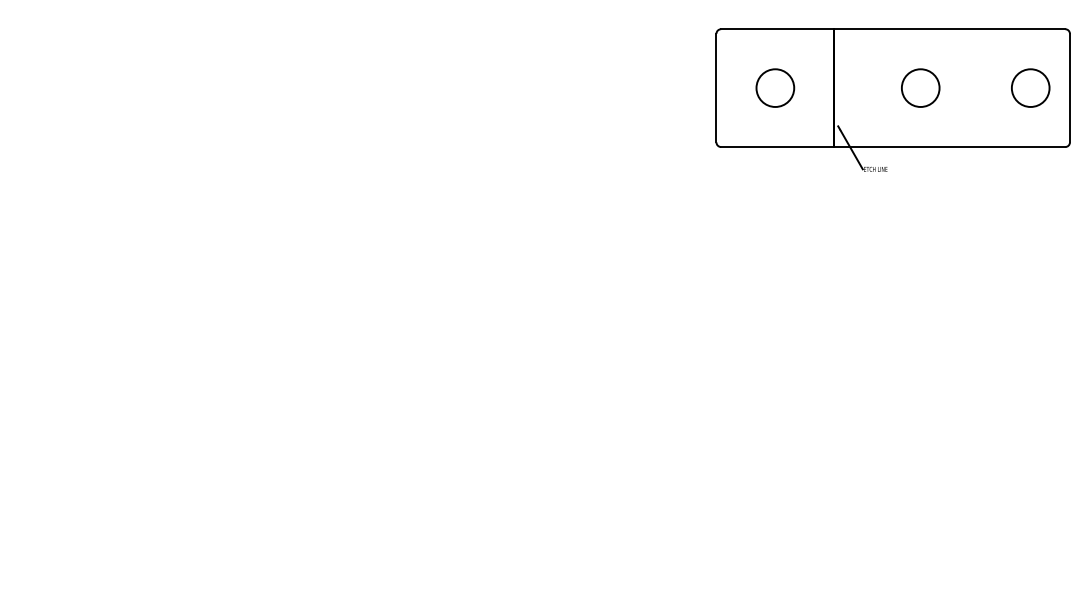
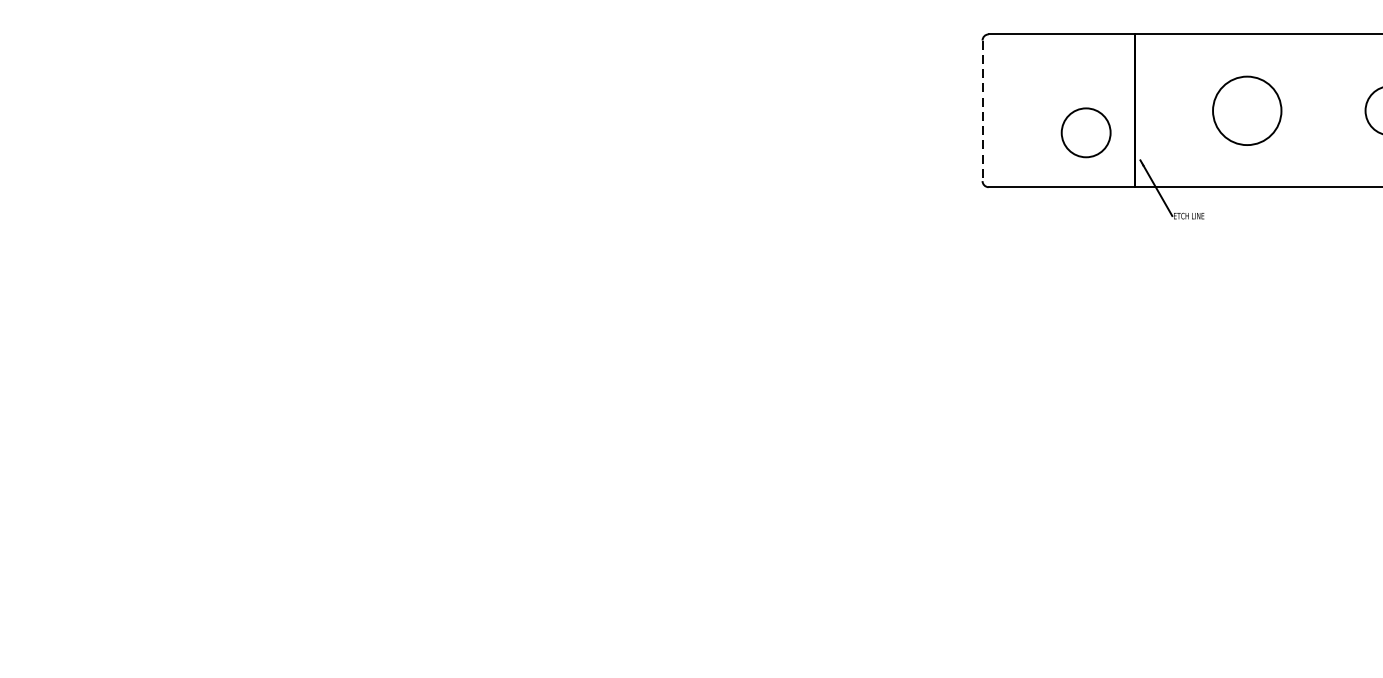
circle: (775, 87) -> (1086, 132), moved
circle: (920, 87) -> (1247, 109), size x1.4
line: (716, 88) -> (982, 111), solid -> dashed

